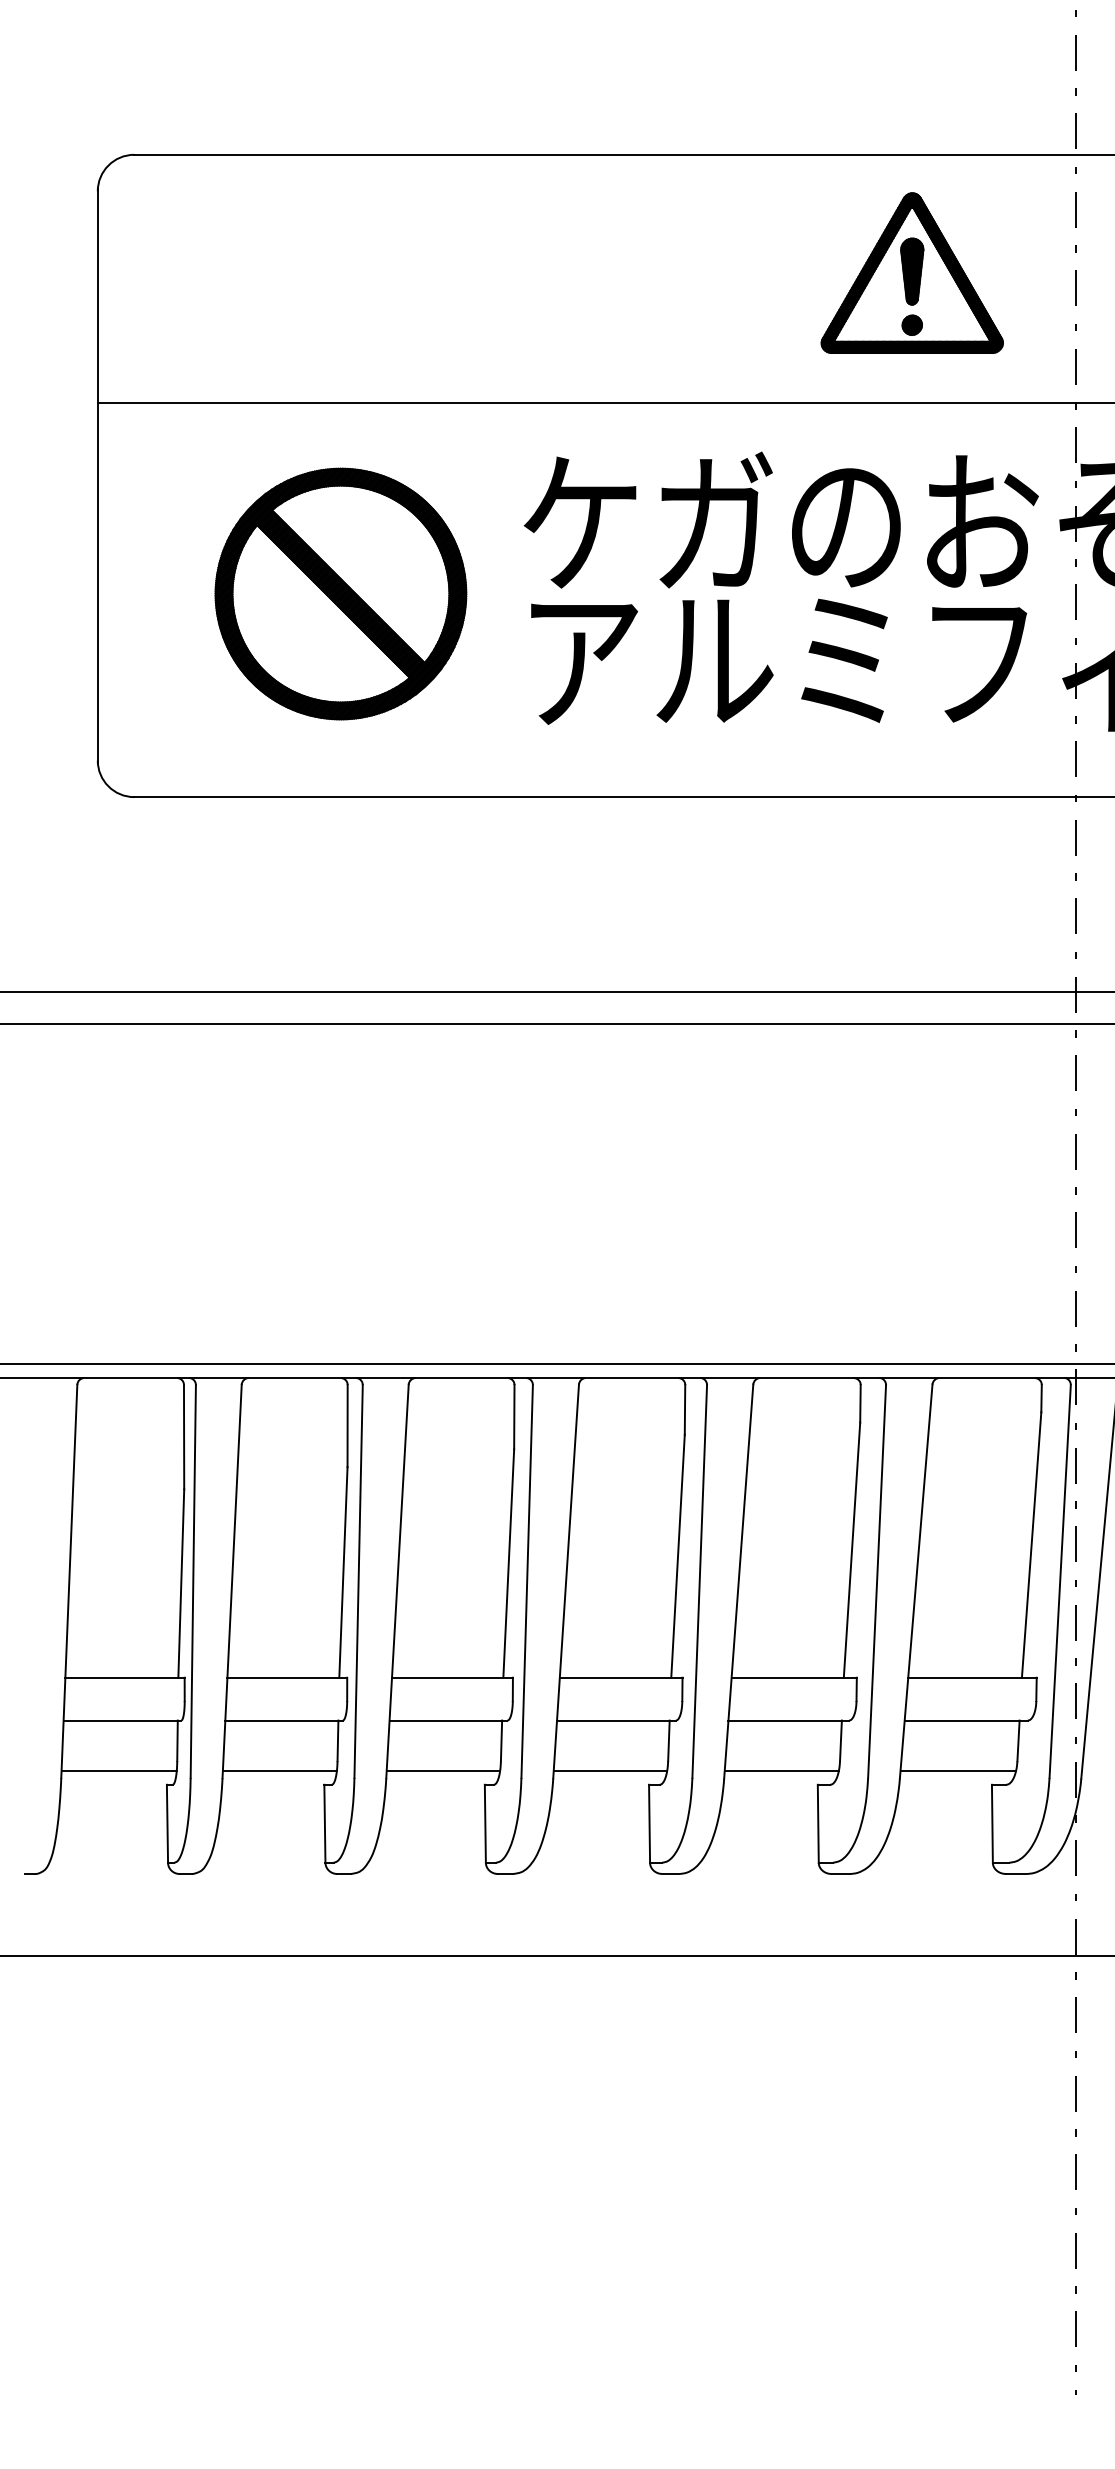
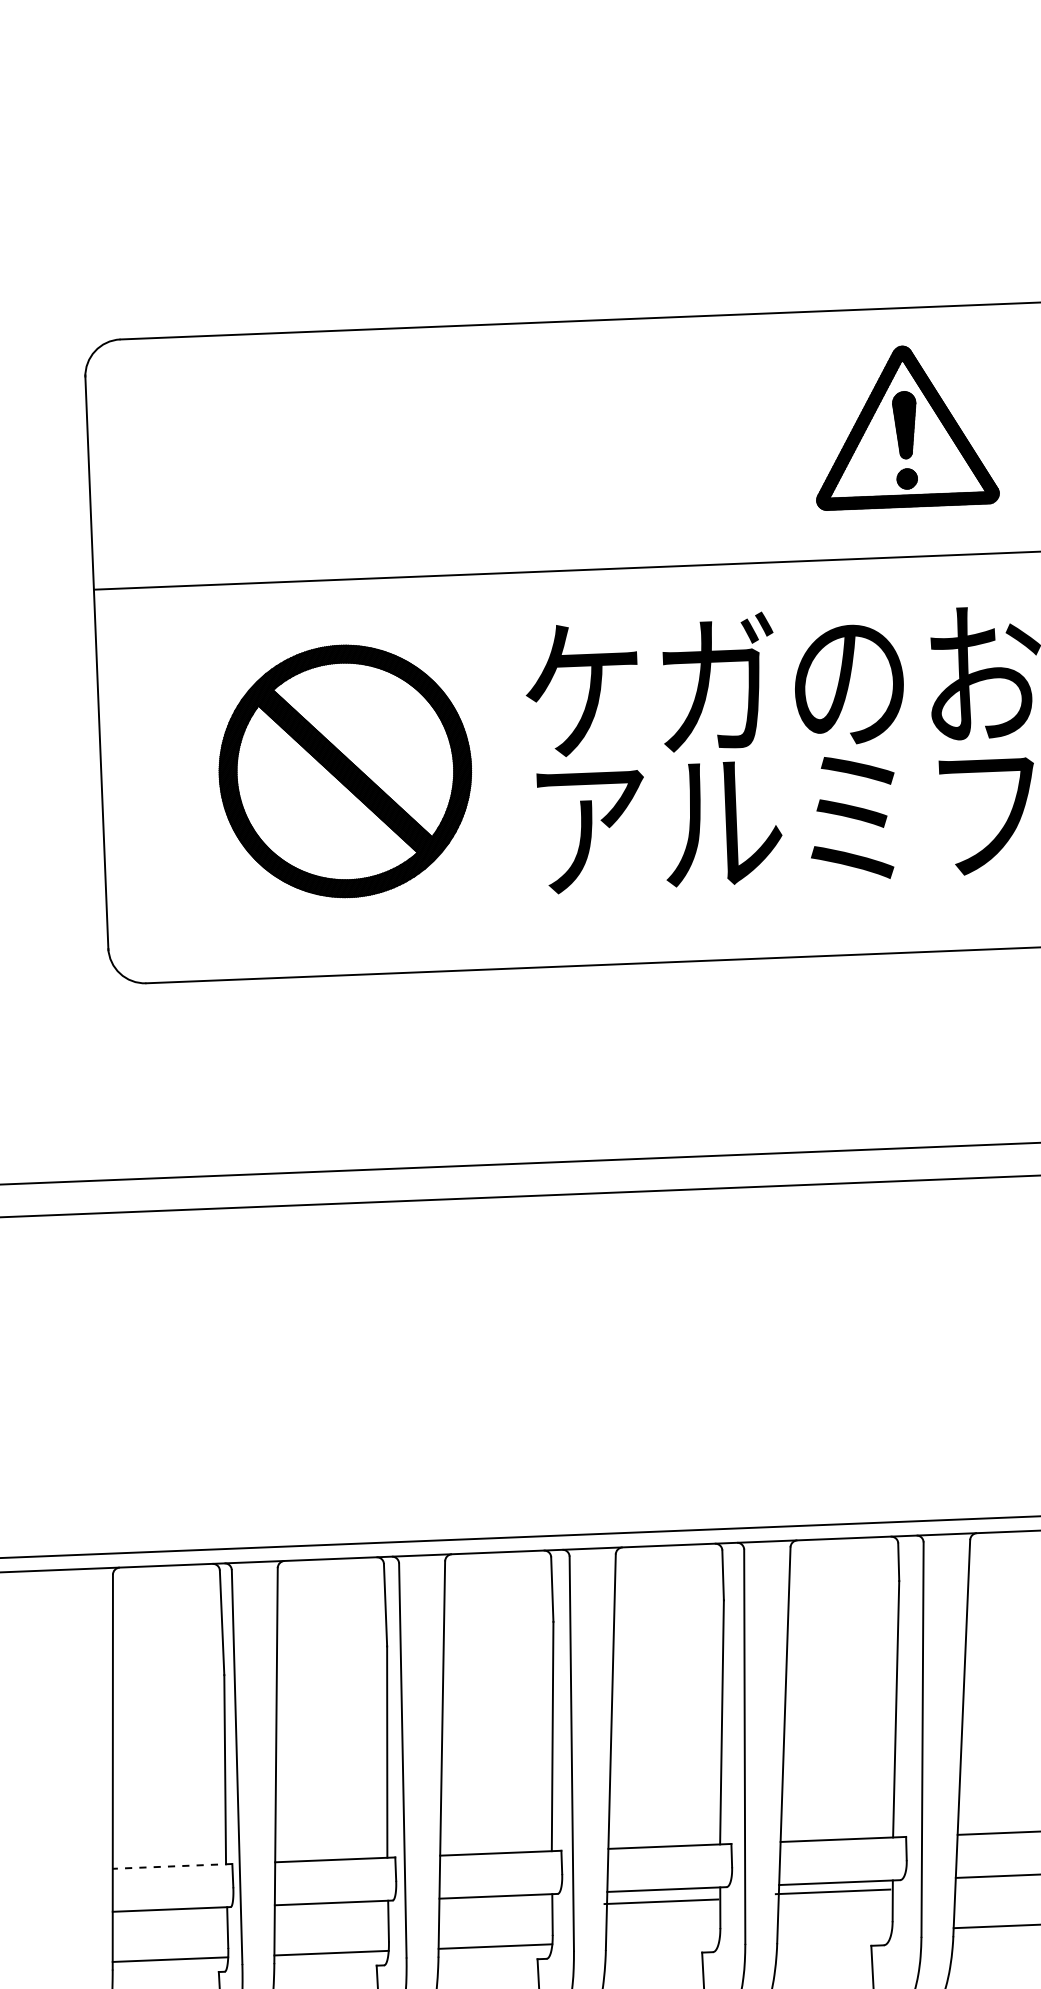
line: (125, 1677) -> (173, 1866), solid -> dashed
line: (610, 1770) -> (661, 1901), moved
line: (781, 1770) -> (832, 1891), moved

